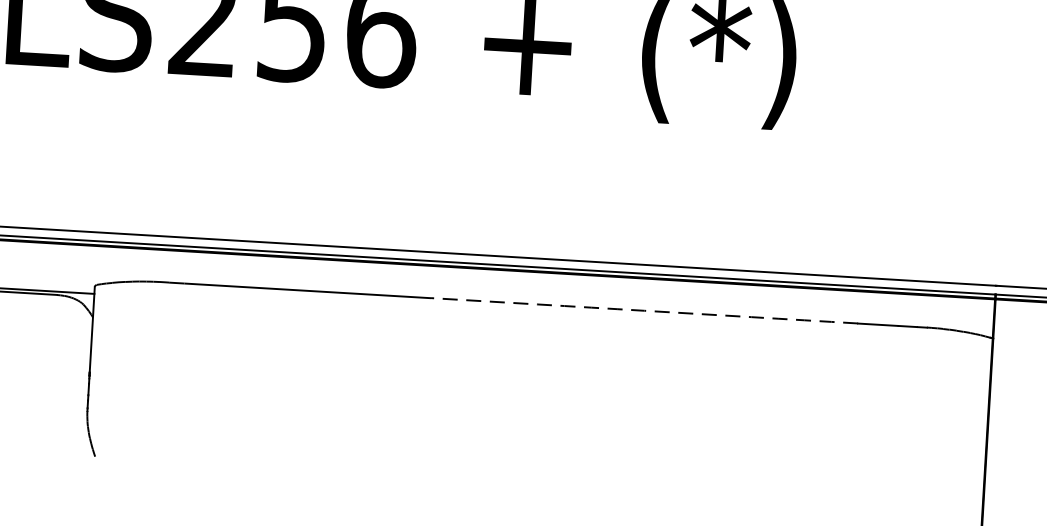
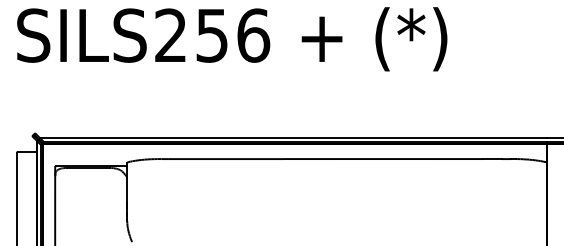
arc: (644, 311) -> (383, 159), dashed -> solid

